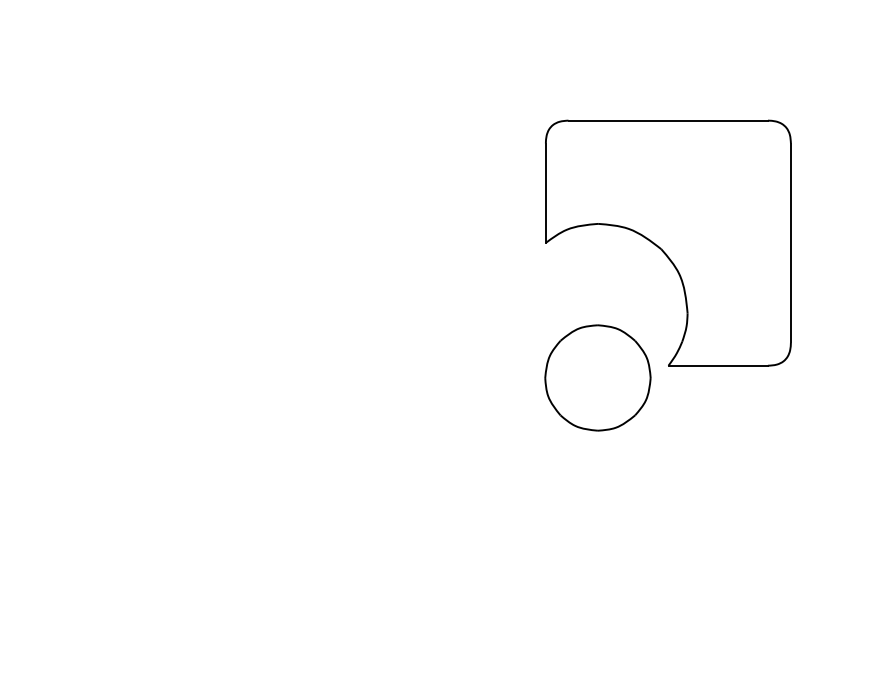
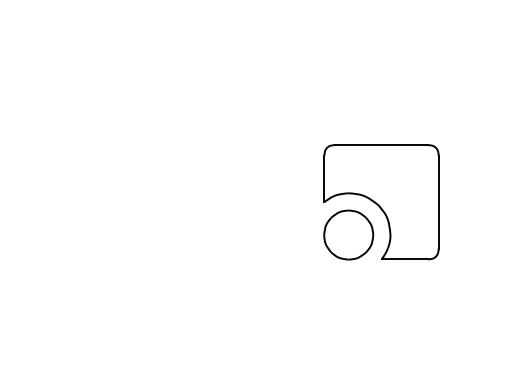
part: (597, 376) -> (348, 234), moved

